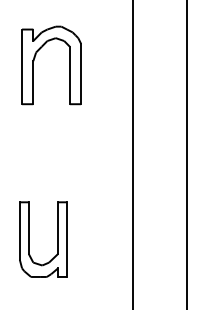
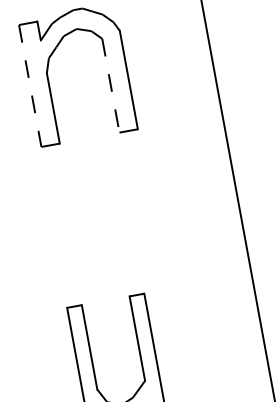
line: (22, 67) -> (31, 86), solid -> dashed
line: (69, 75) -> (110, 85), solid -> dashed

